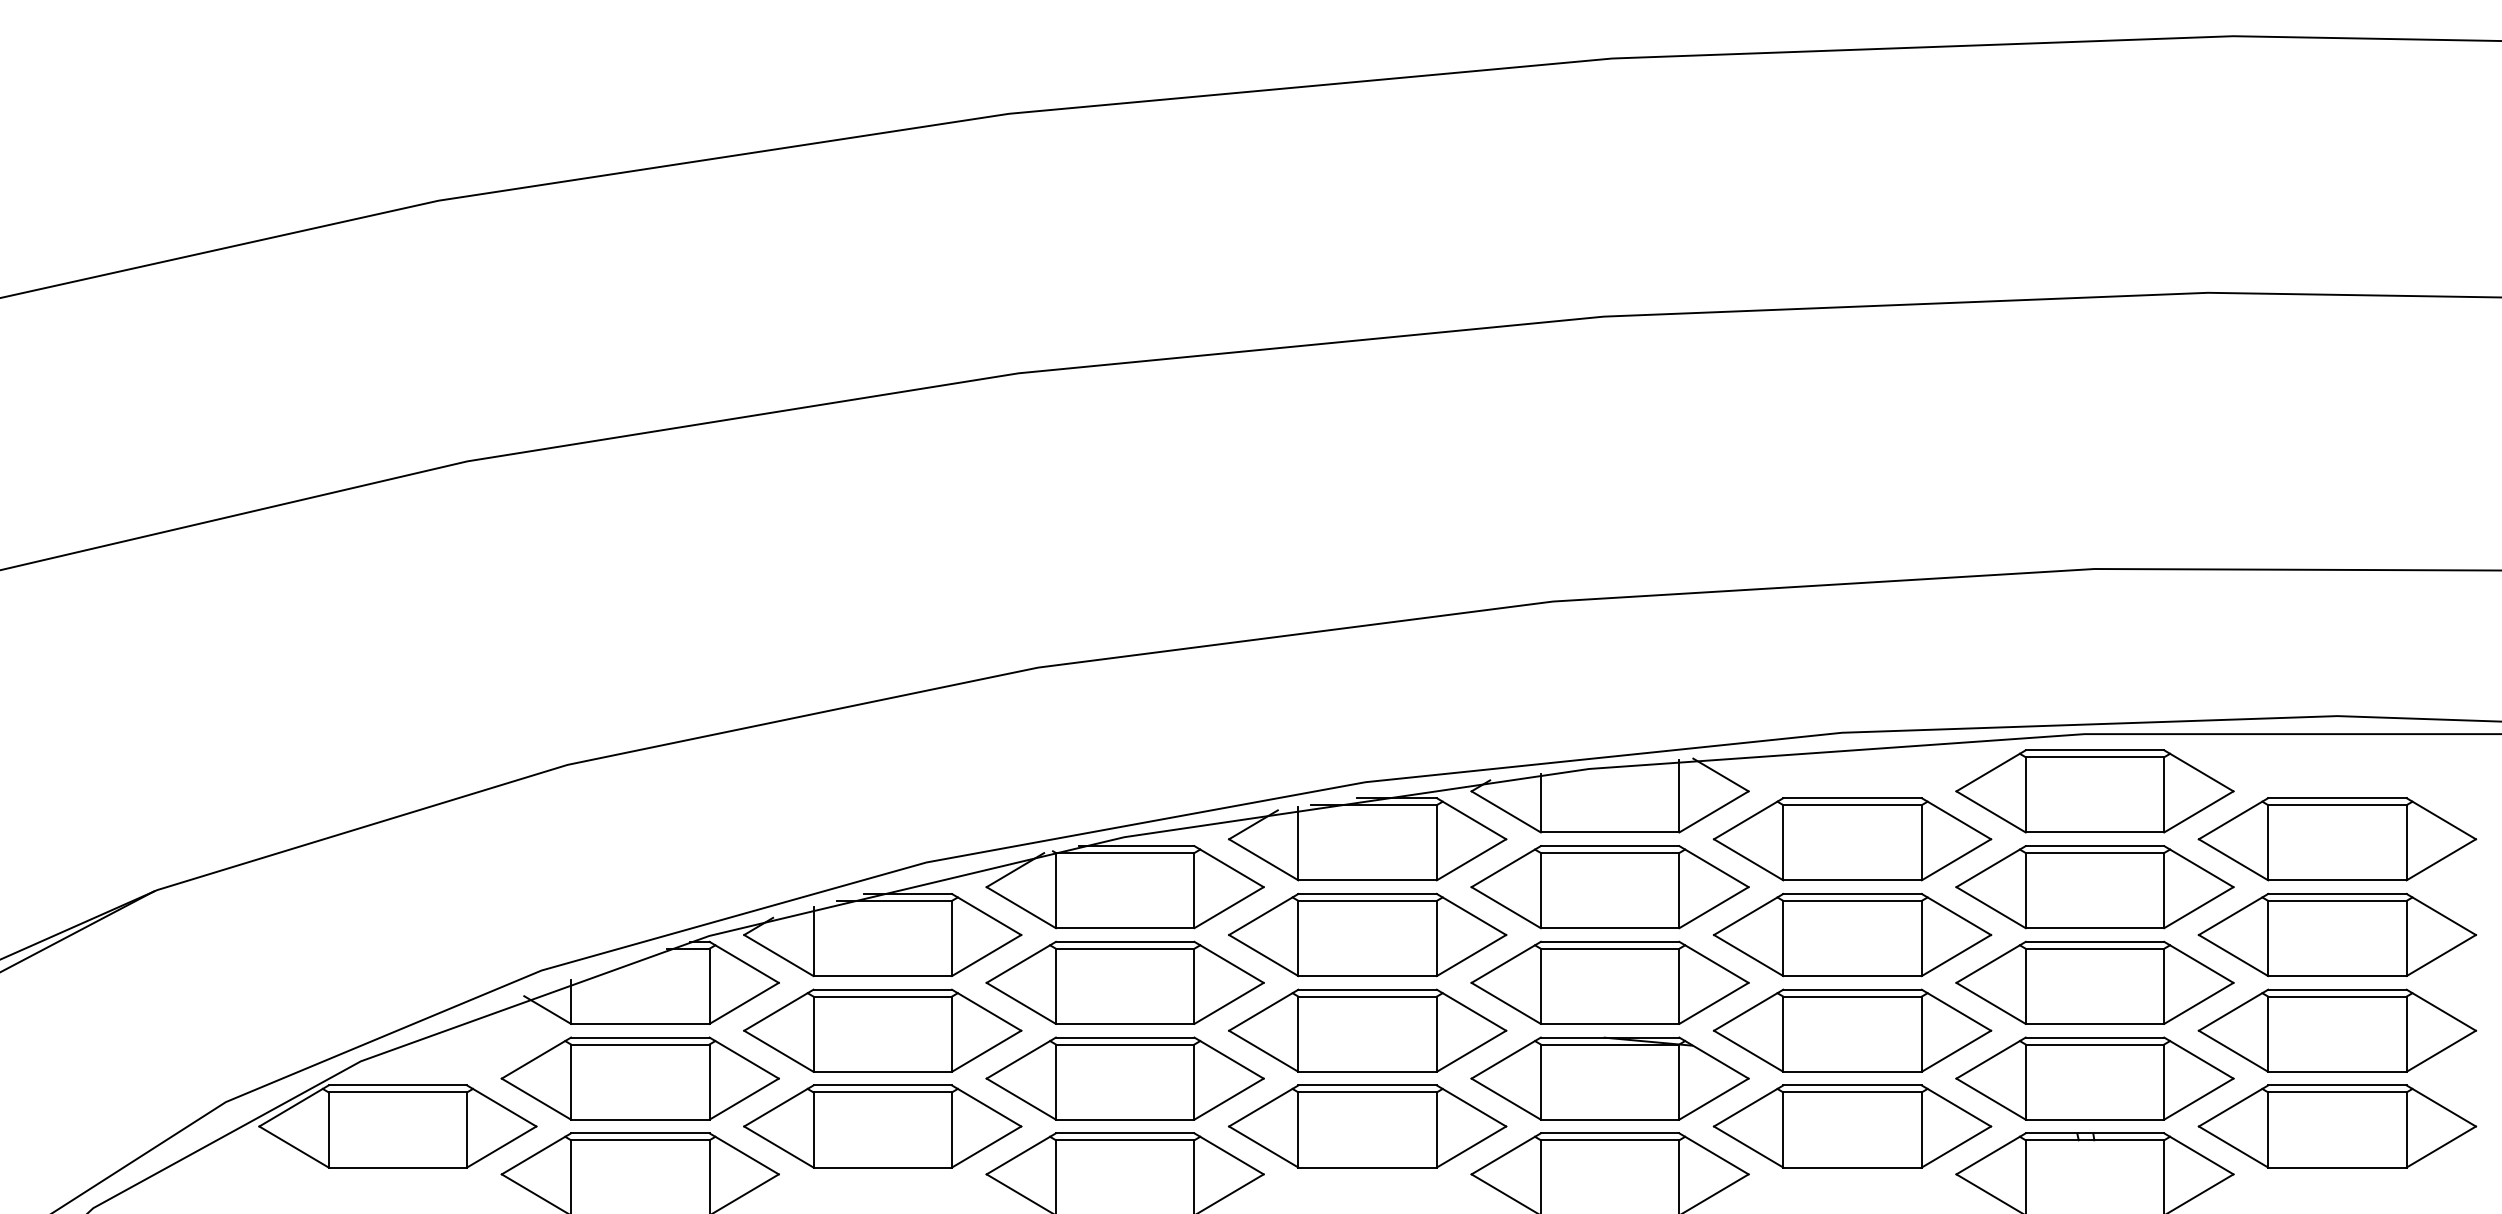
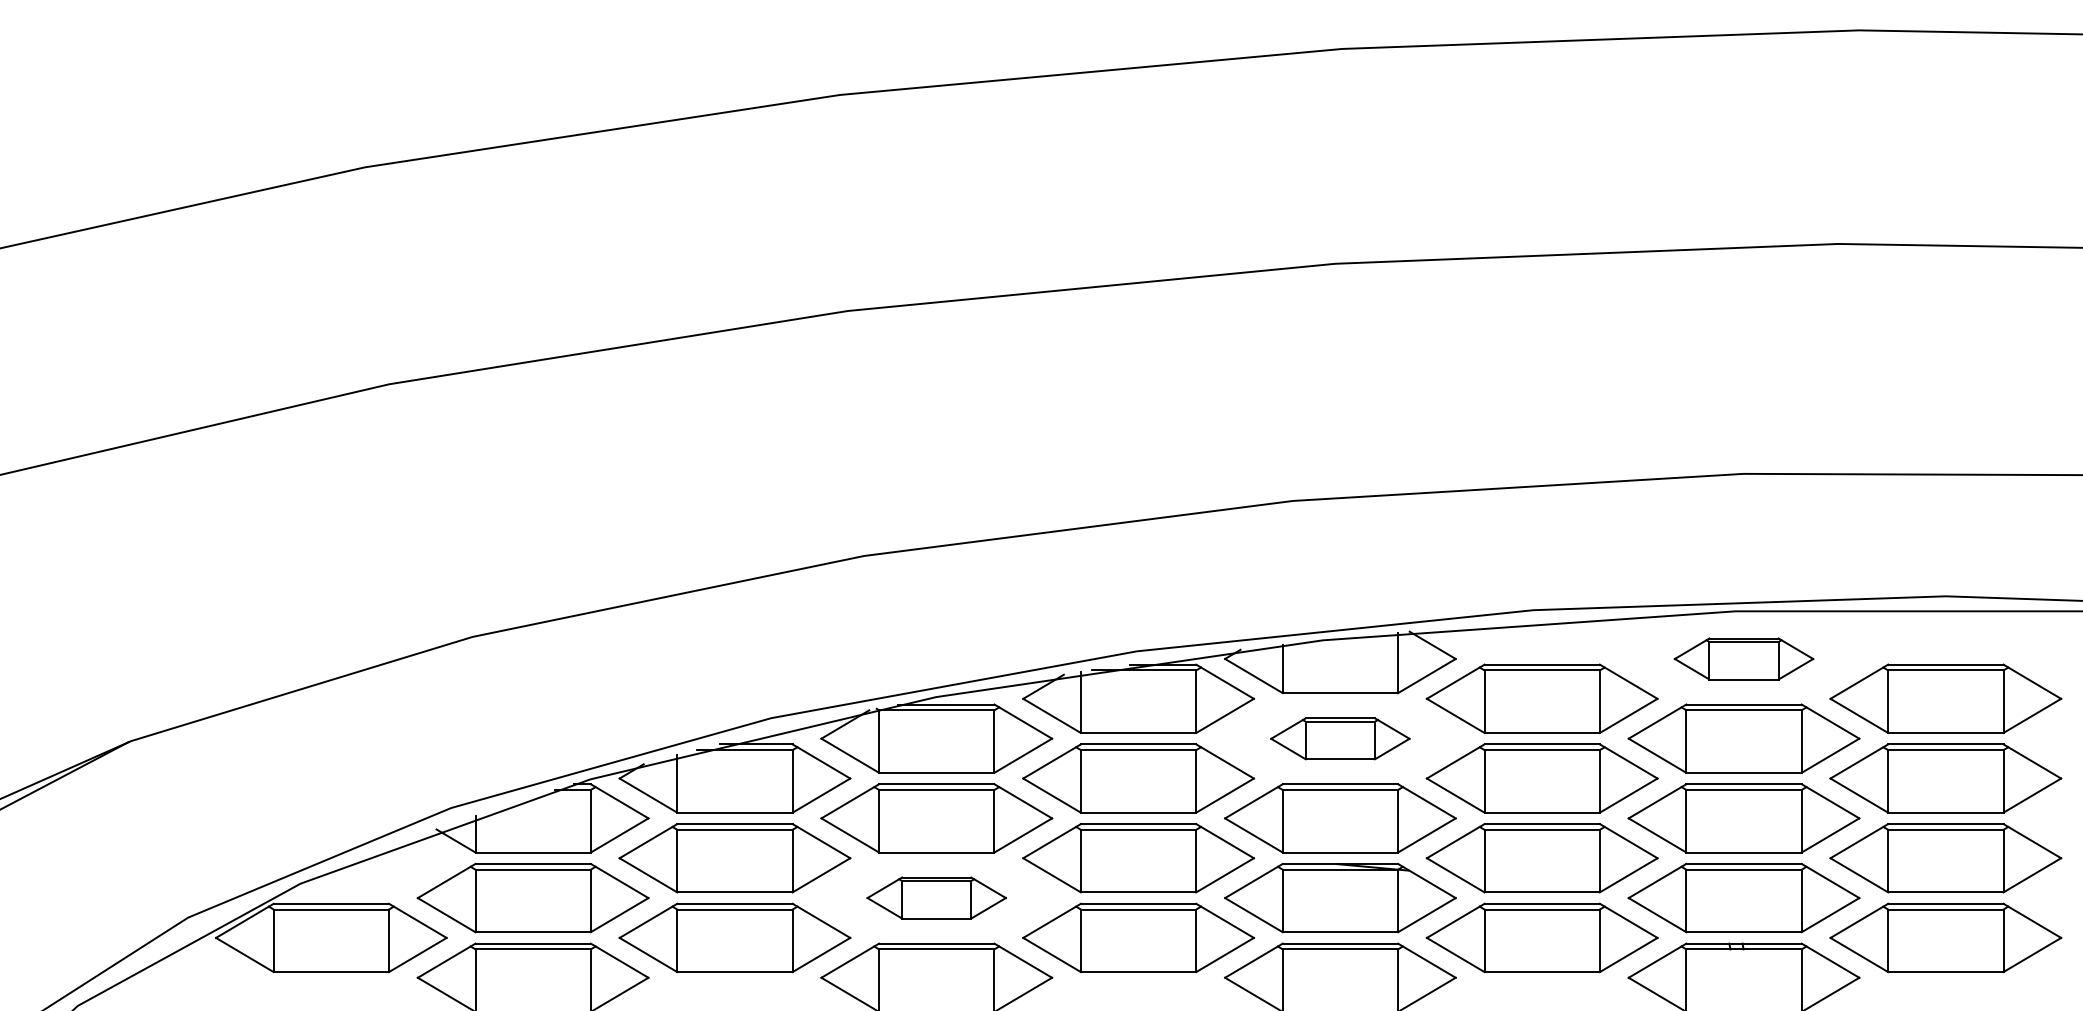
part: (2094, 791) -> (1743, 659), size x0.6
part: (1609, 887) -> (1339, 738), size x0.6
part: (1124, 1078) -> (936, 897), size x0.6

